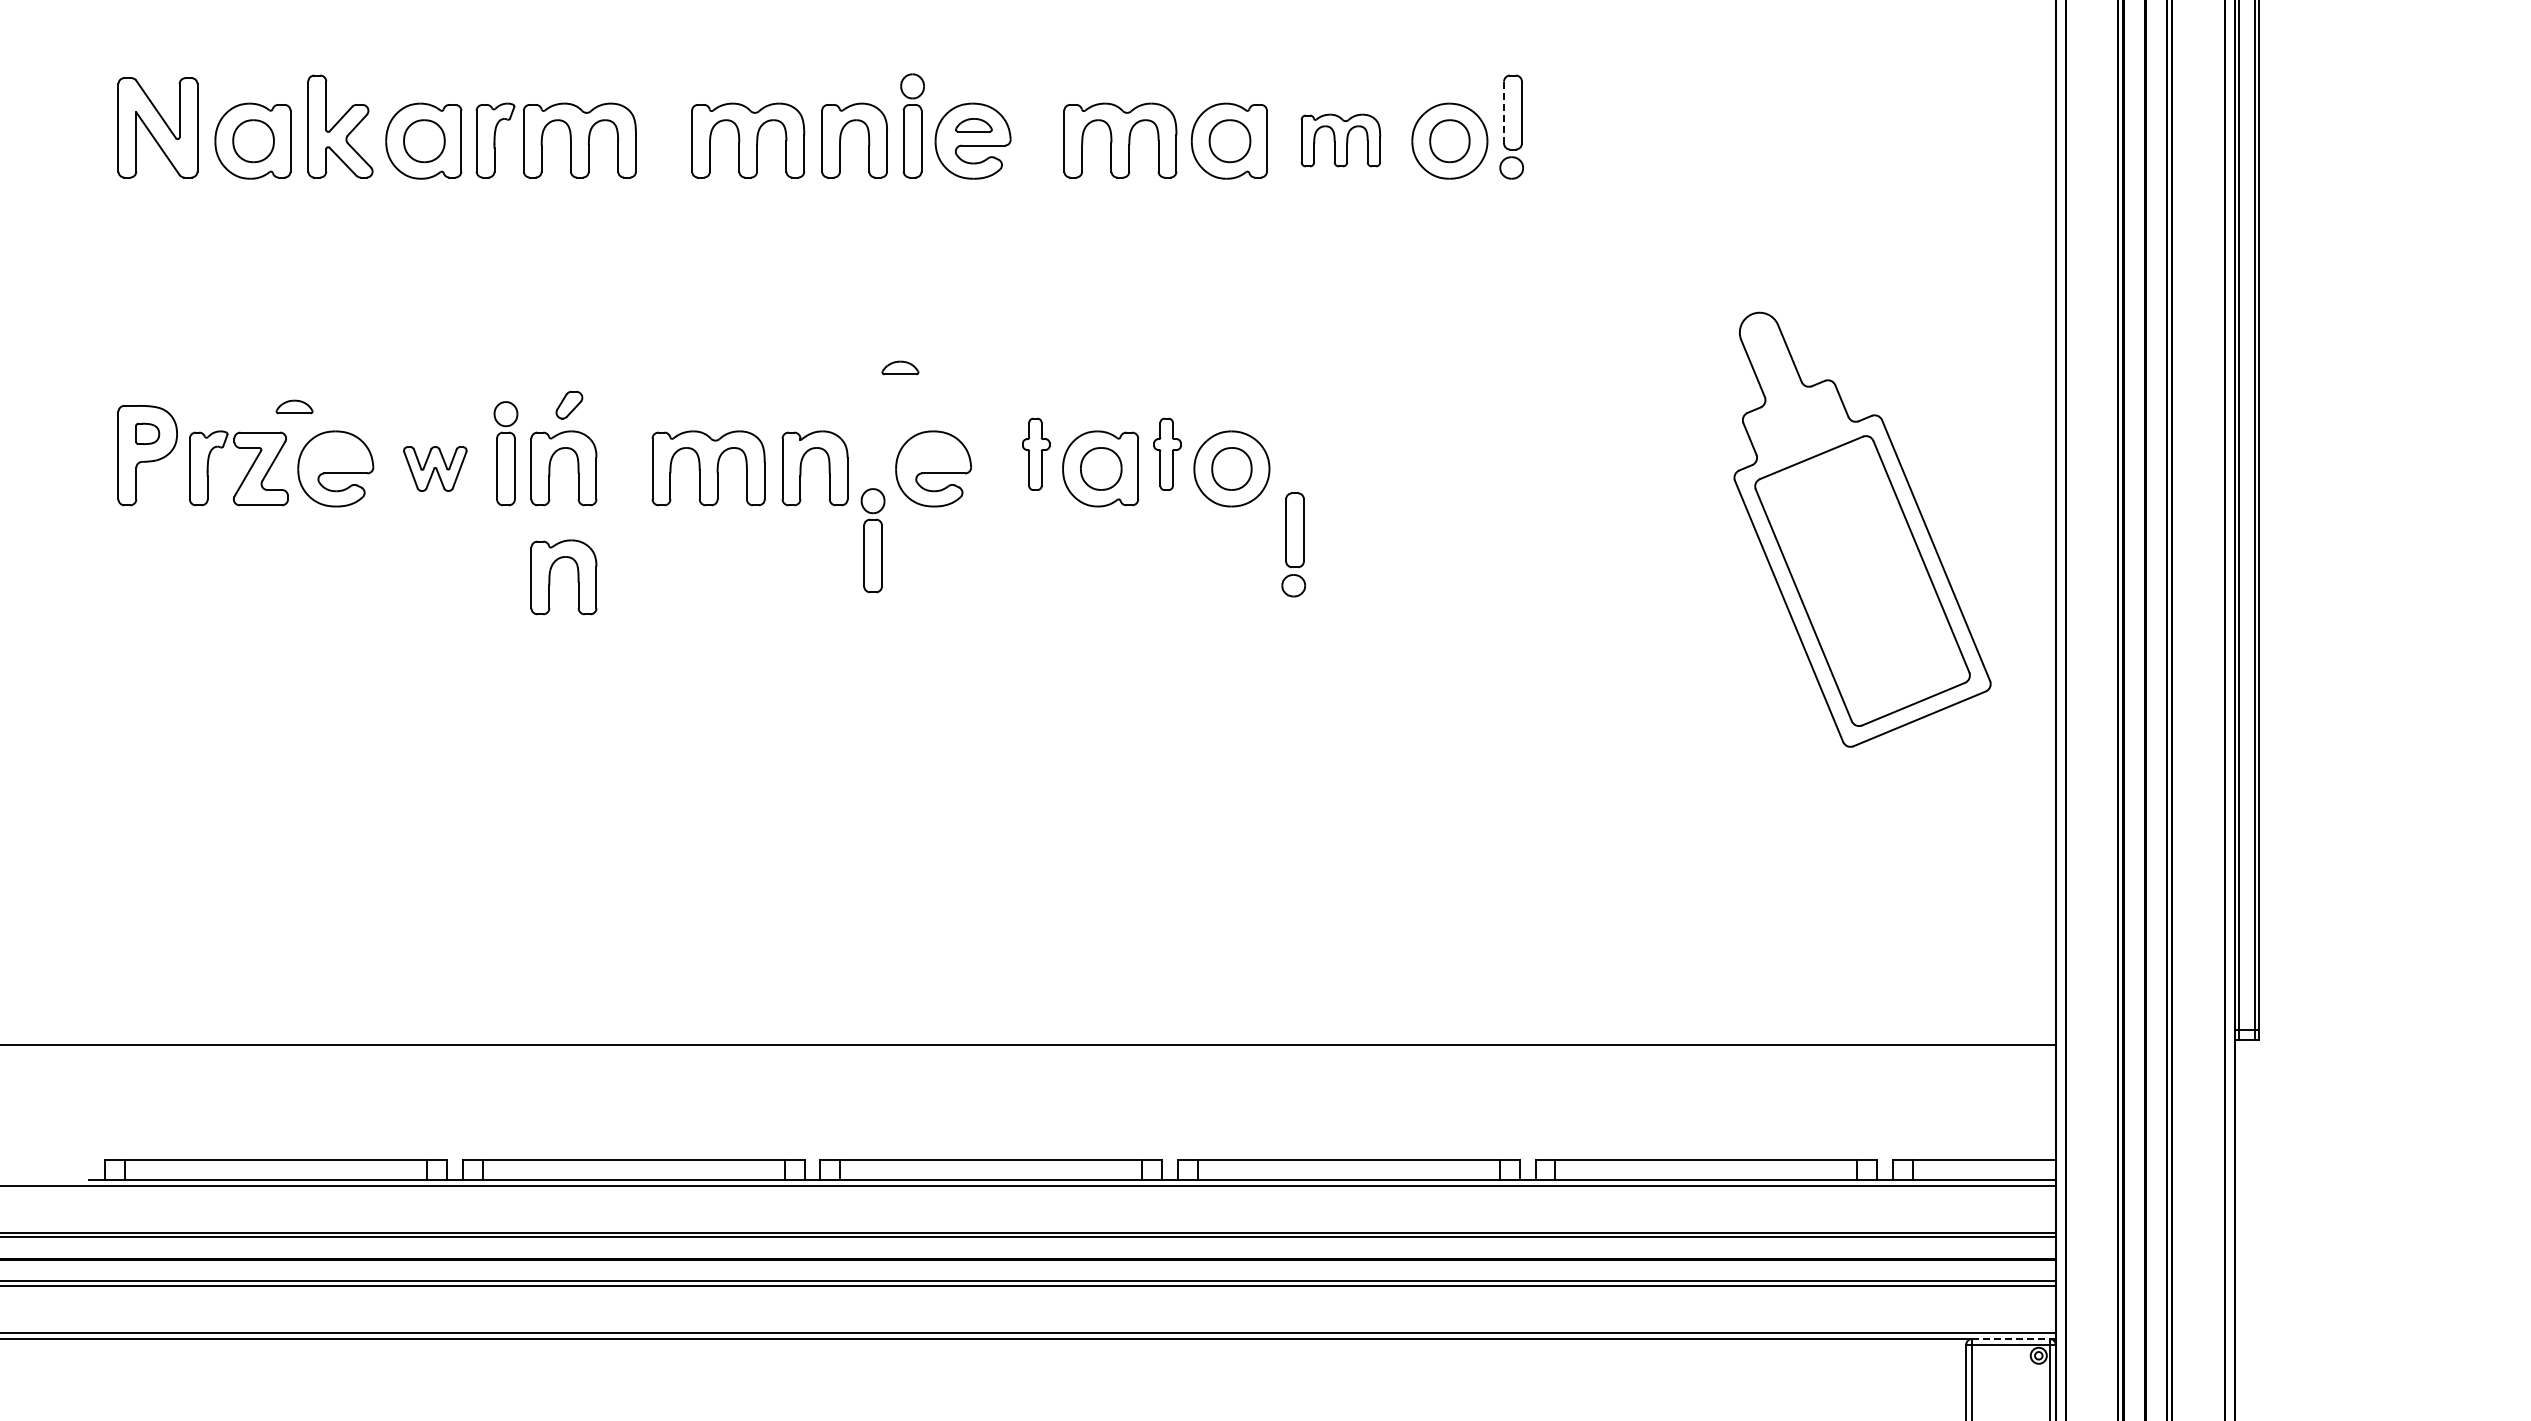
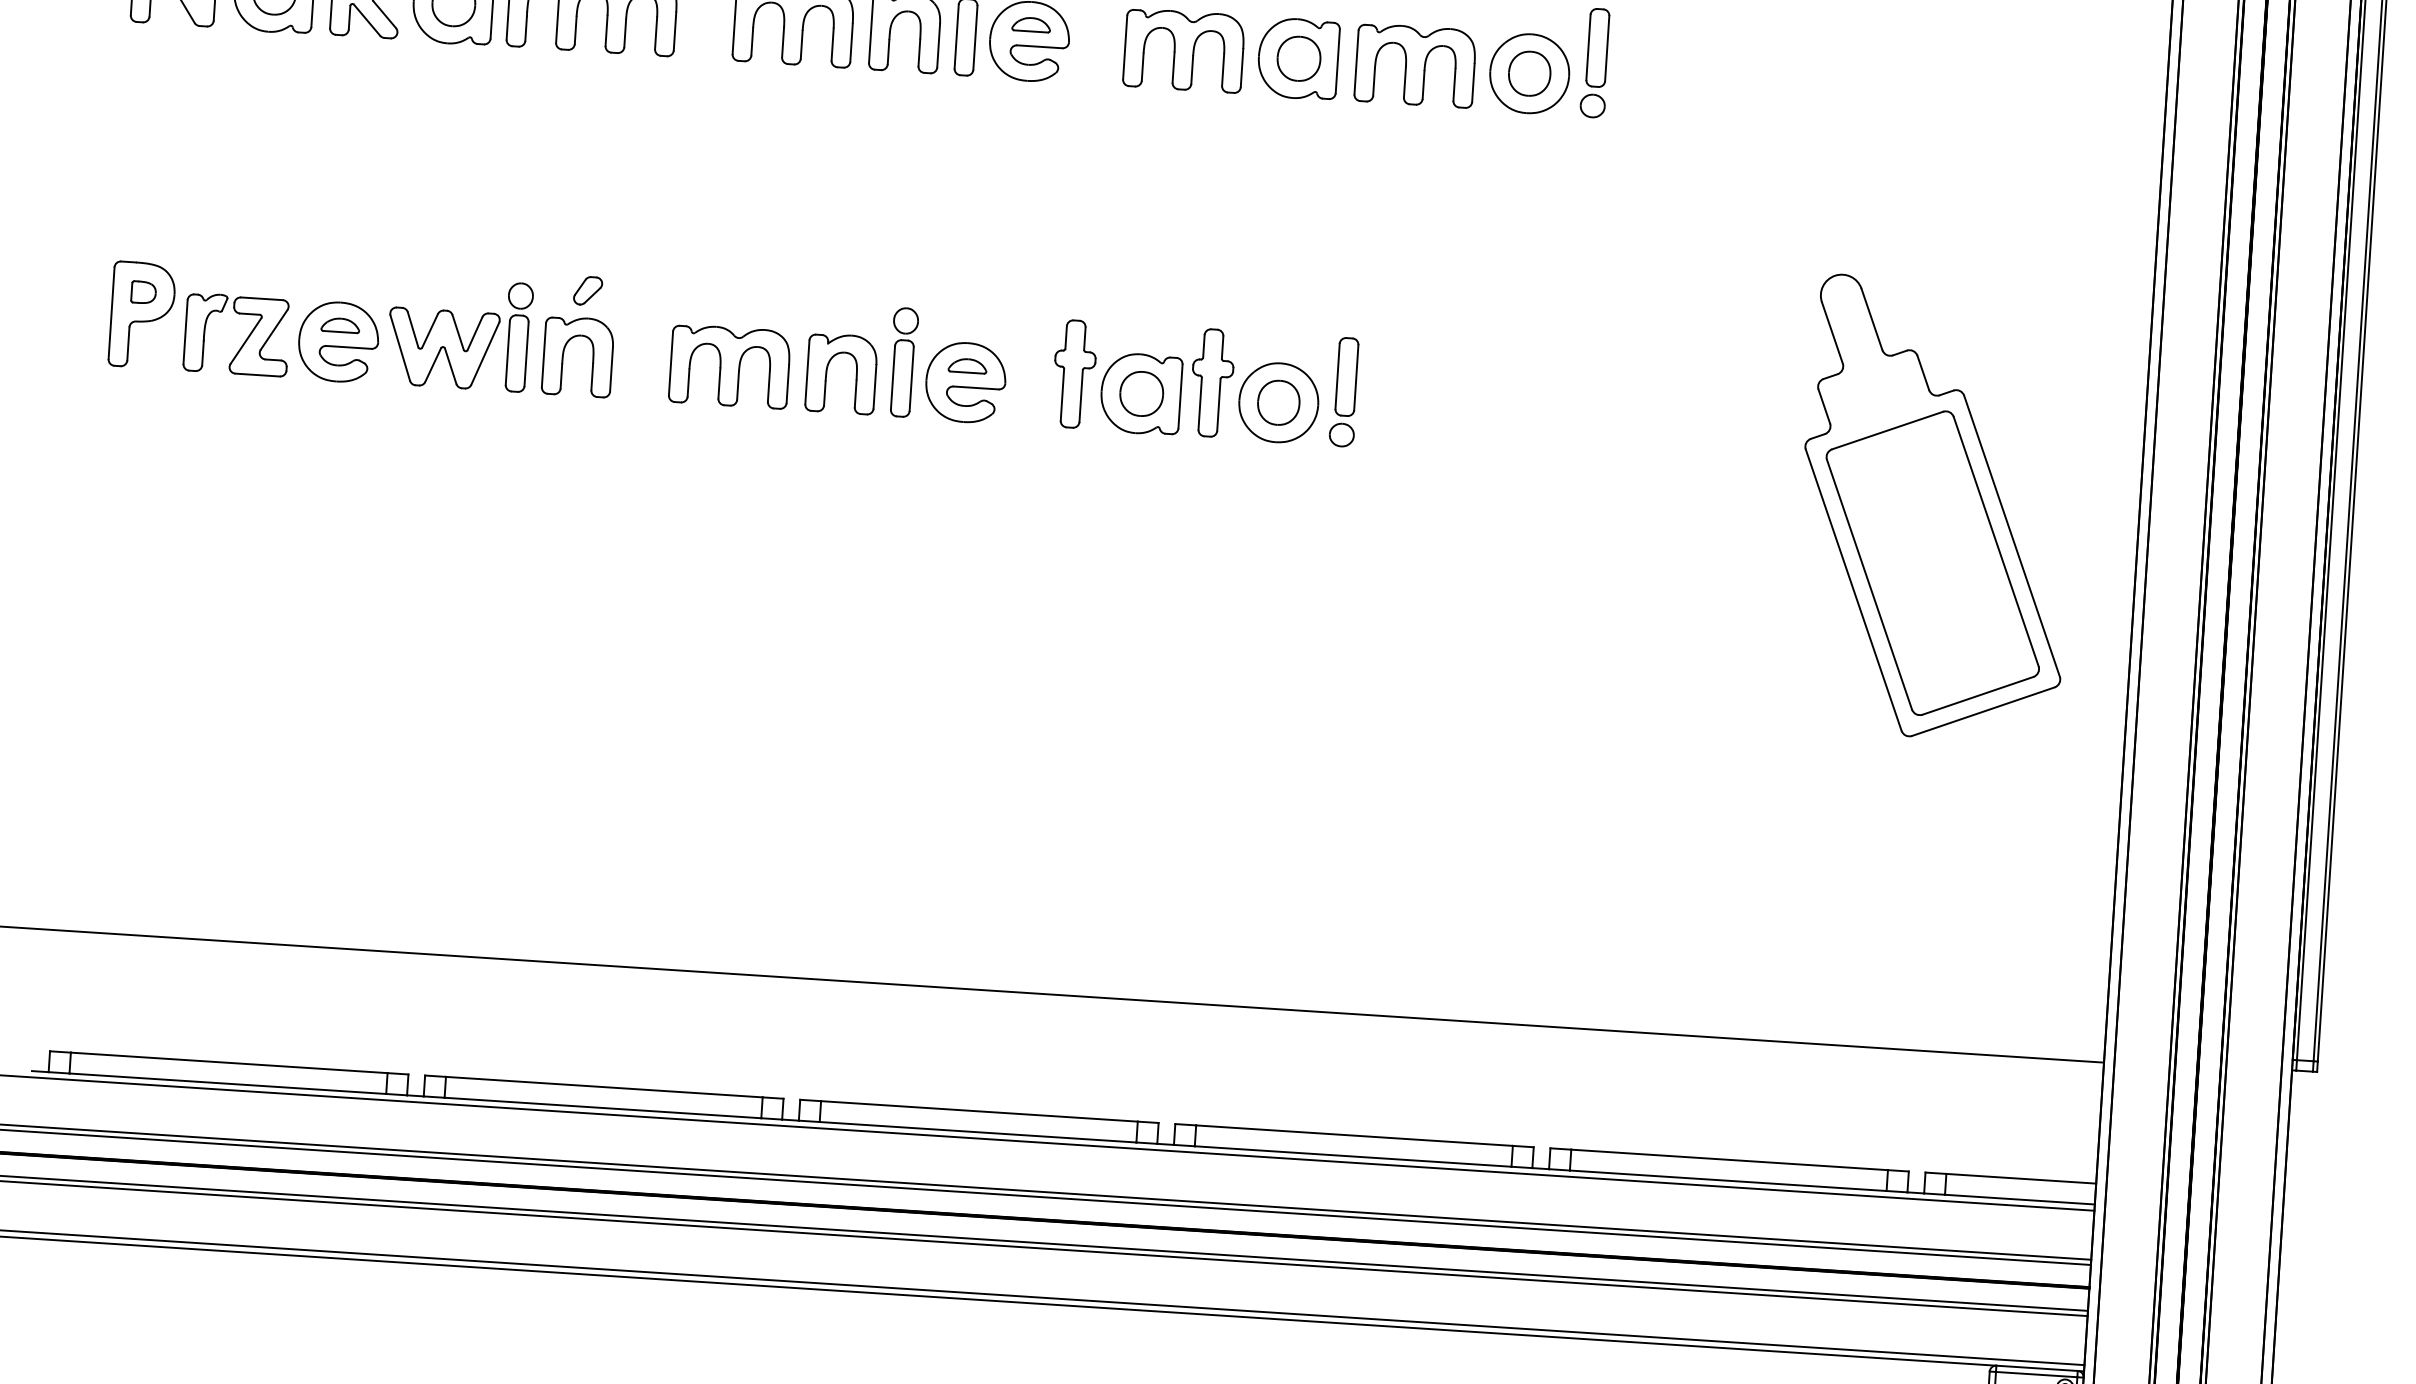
line: (1504, 112) -> (1588, 47), dashed -> solid
part: (1340, 140) -> (1414, 65), size x1.43
part: (900, 367) -> (967, 365), moved
part: (294, 406) -> (340, 324), moved
part: (1036, 454) -> (1074, 374), size x1.43
part: (1167, 454) -> (1212, 383), size x1.43
part: (435, 468) -> (443, 348), size x1.67
part: (872, 540) -> (902, 362), moved
part: (1293, 544) -> (1344, 391), moved
part: (550, 577) -> (556, 470), removed
line: (2010, 1338) -> (2036, 1367), dashed -> solid

